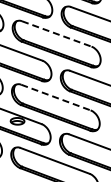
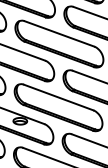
line: (56, 33) -> (59, 33), dashed -> solid
line: (55, 97) -> (58, 97), dashed -> solid

